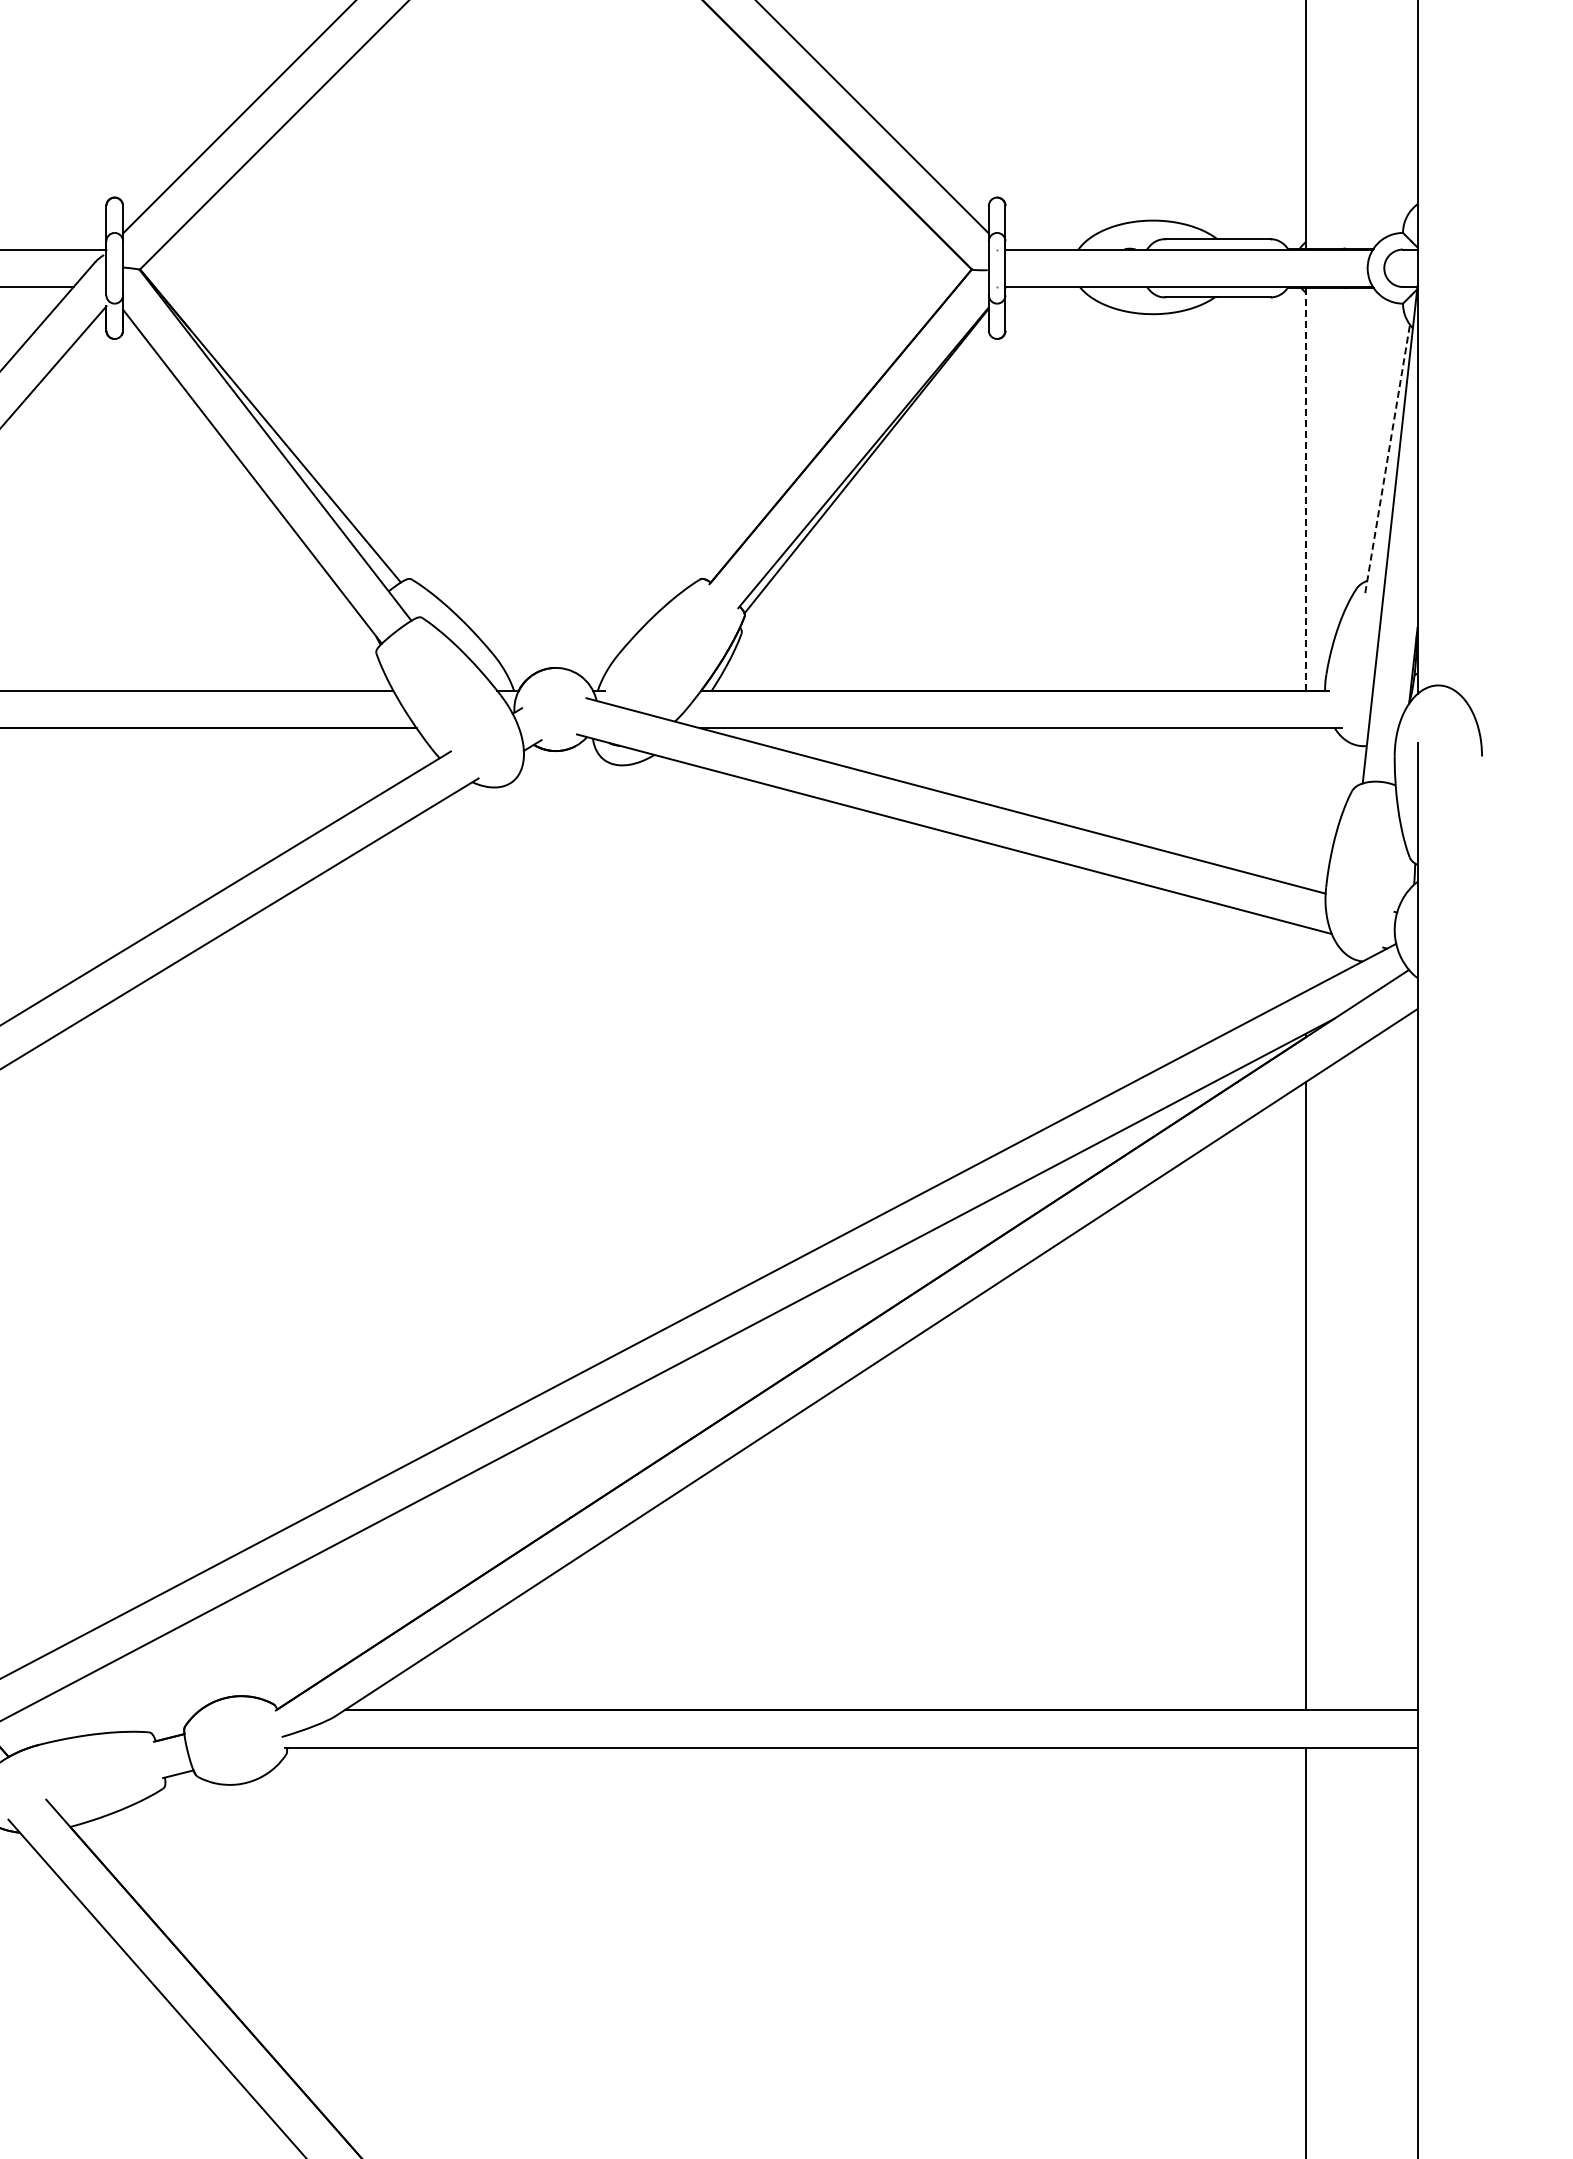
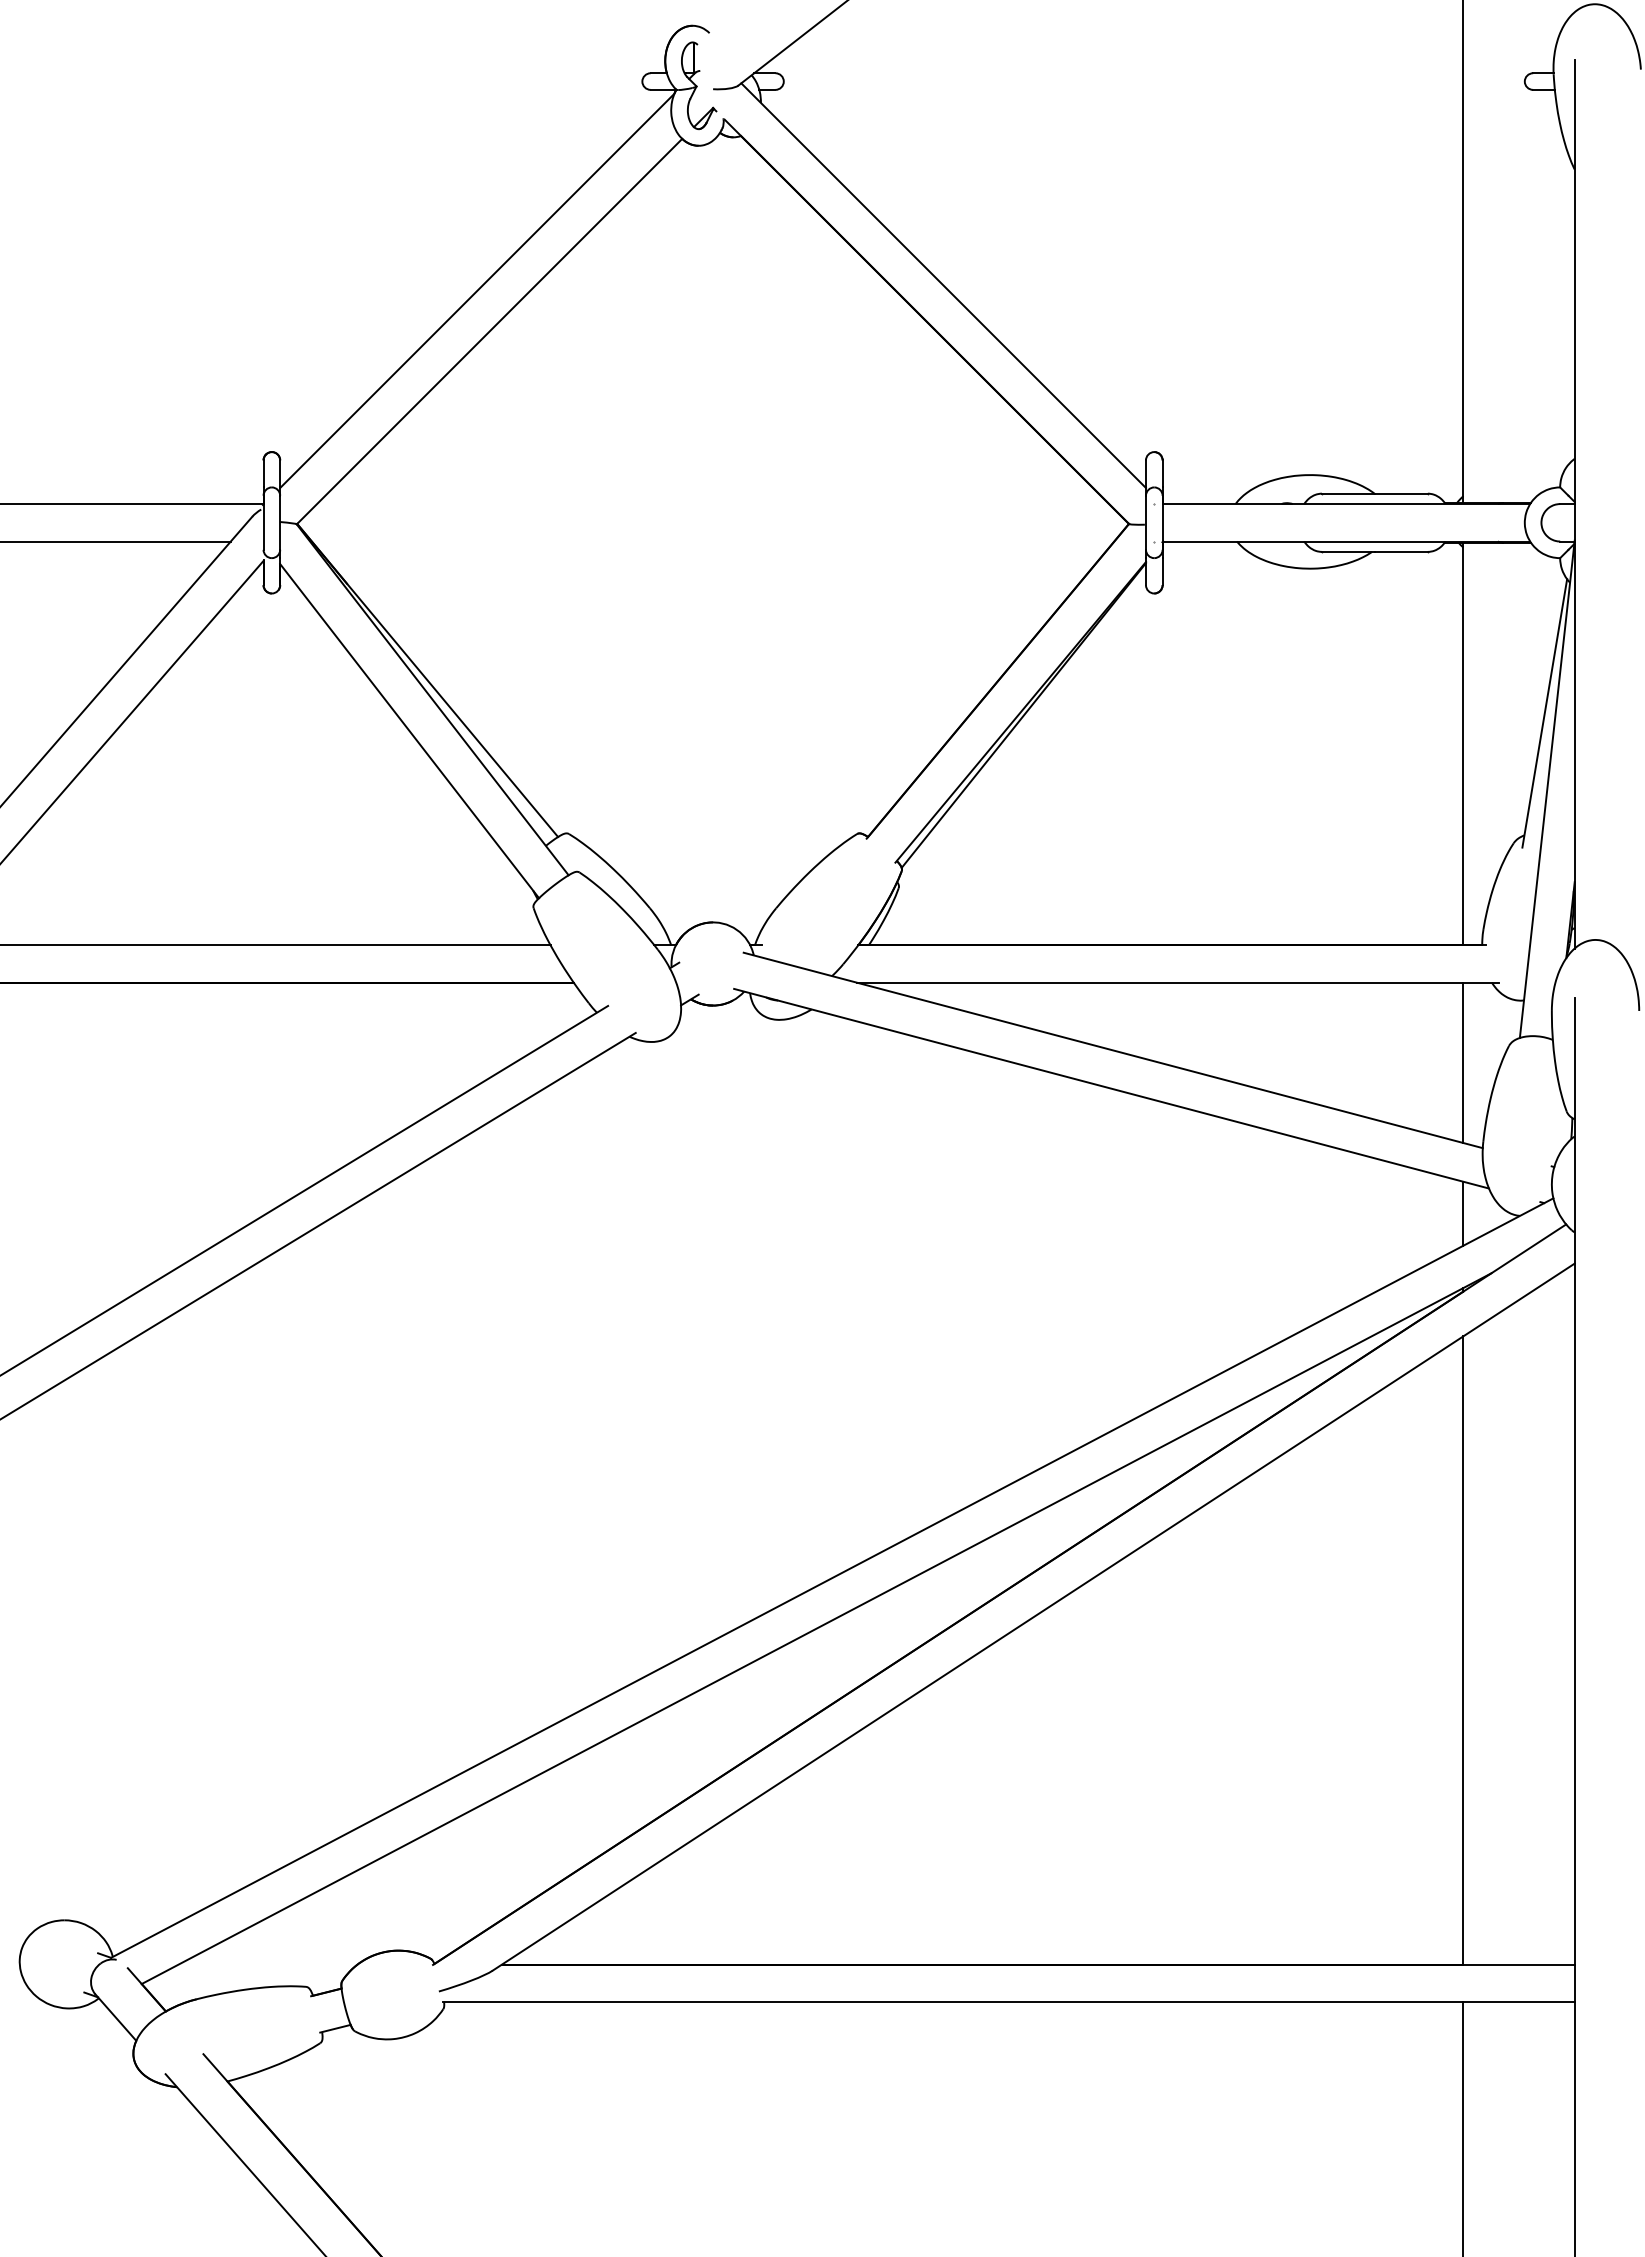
line: (1387, 458) -> (1544, 712), dashed -> solid
line: (1306, 489) -> (1463, 743), dashed -> solid
line: (1306, 808) -> (1463, 1062), added
line: (1306, 959) -> (1463, 1213), added

